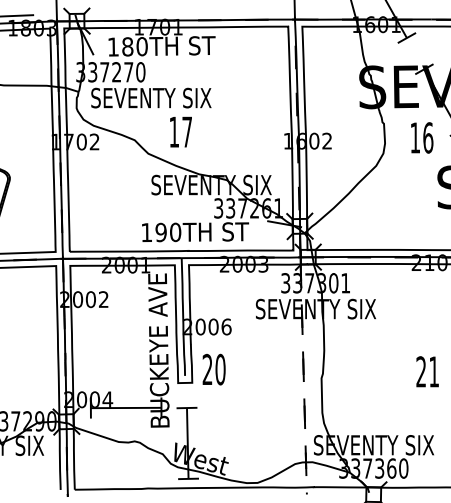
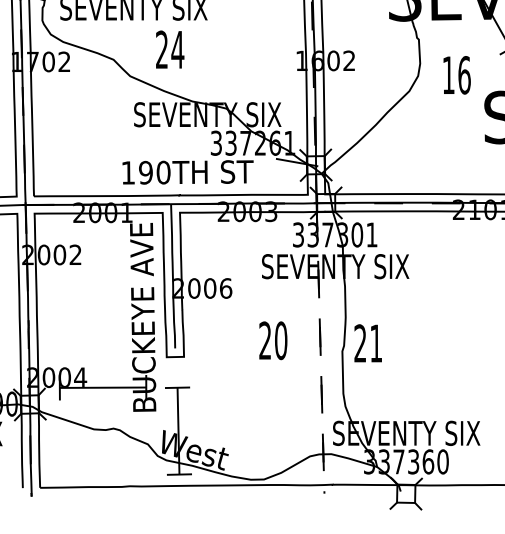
text: (180, 131) -> (169, 49), 17 -> 24
text: (422, 137) -> (457, 74), moved
text: (213, 369) -> (272, 340), moved
text: (427, 371) -> (368, 343), moved

